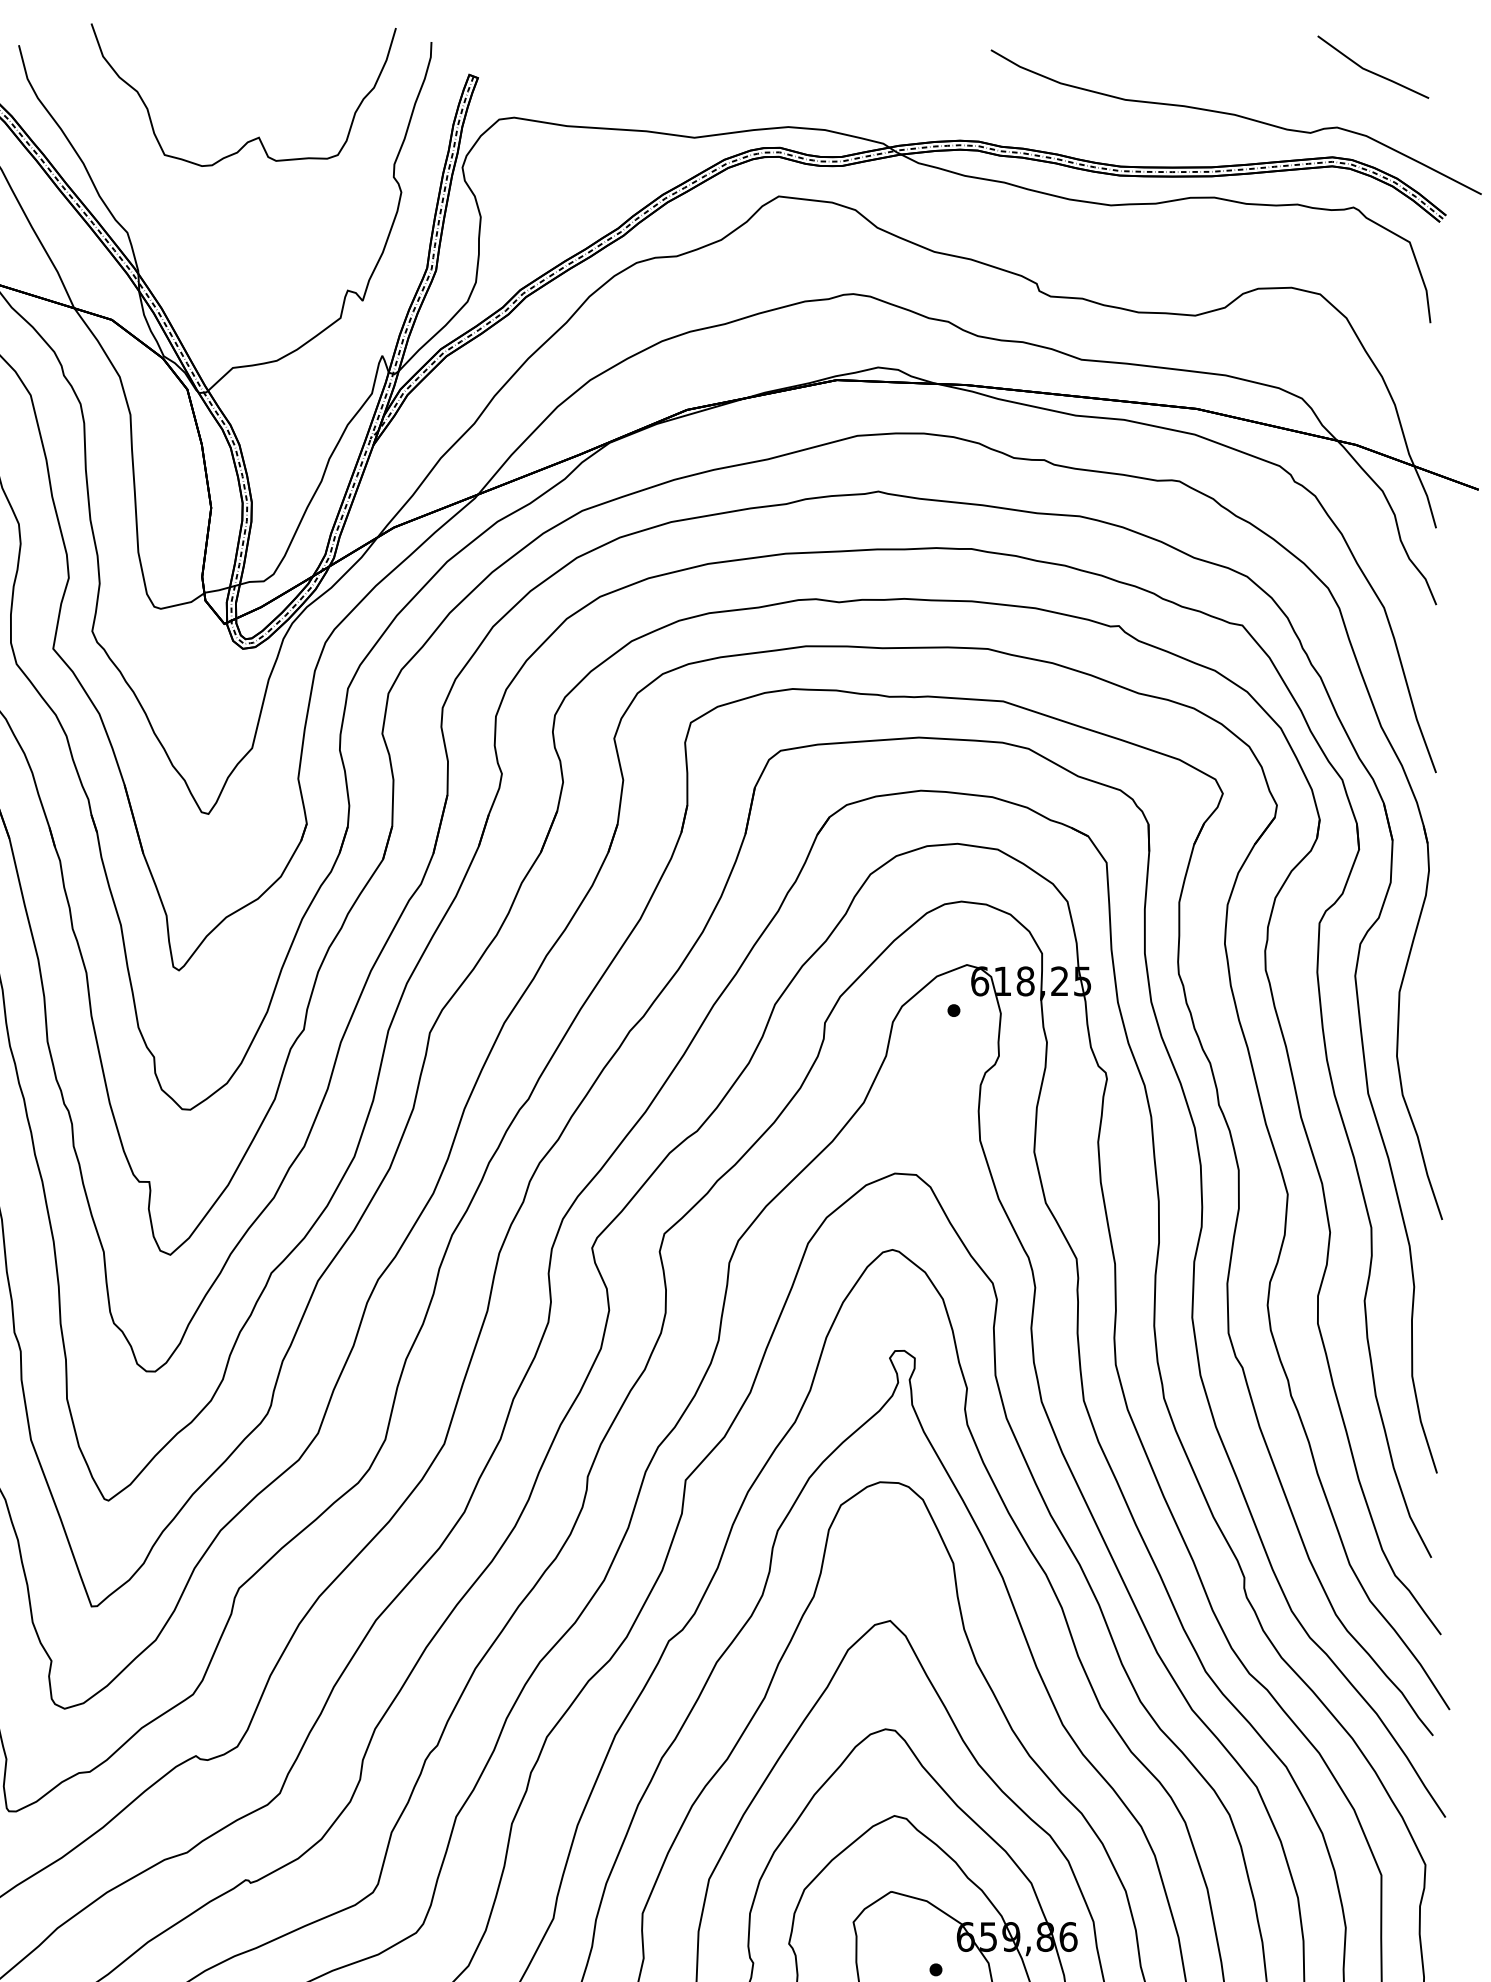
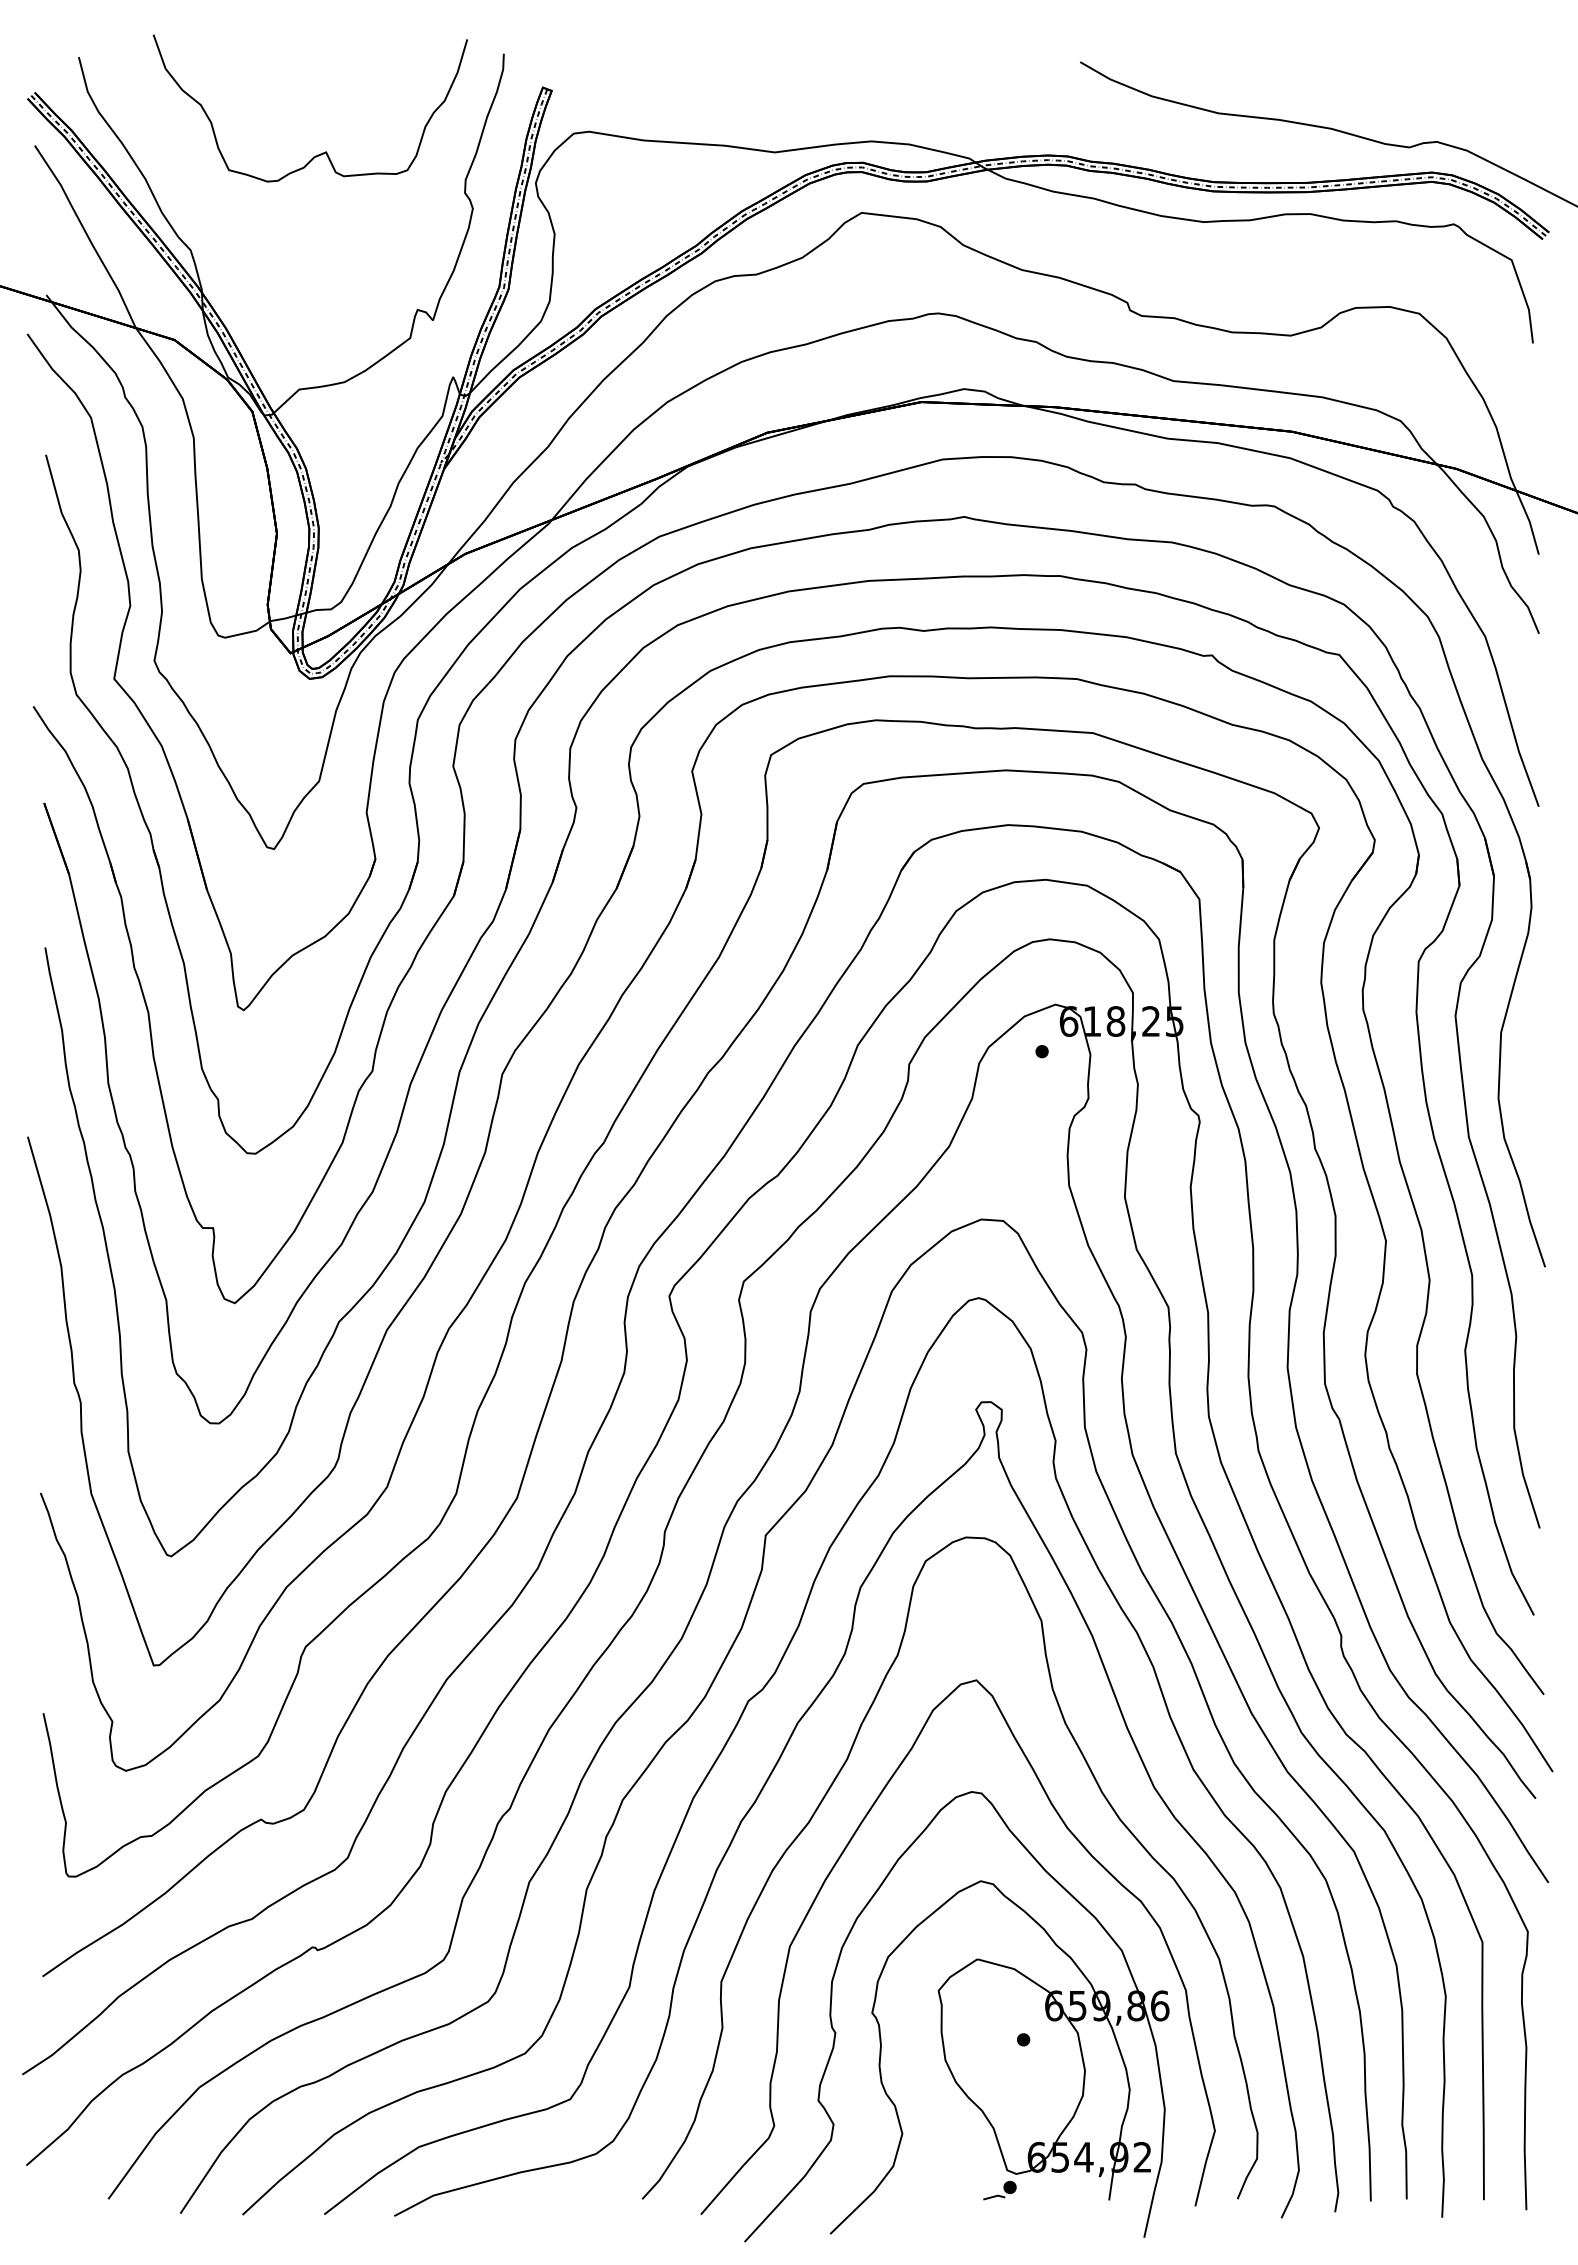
line: (1370, 70) -> (1471, 83), removed

